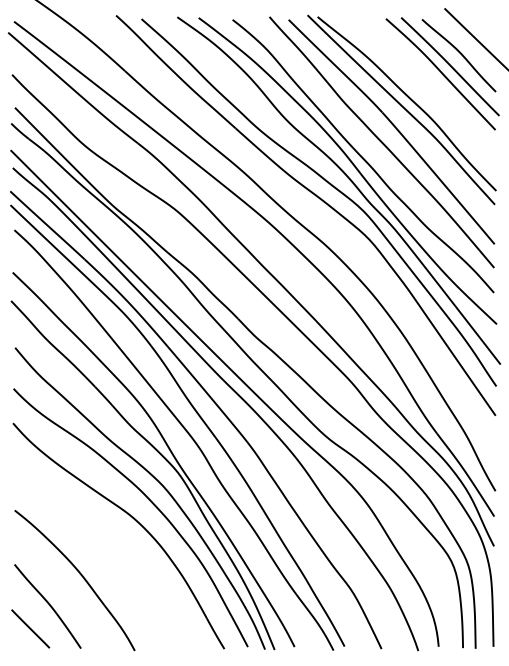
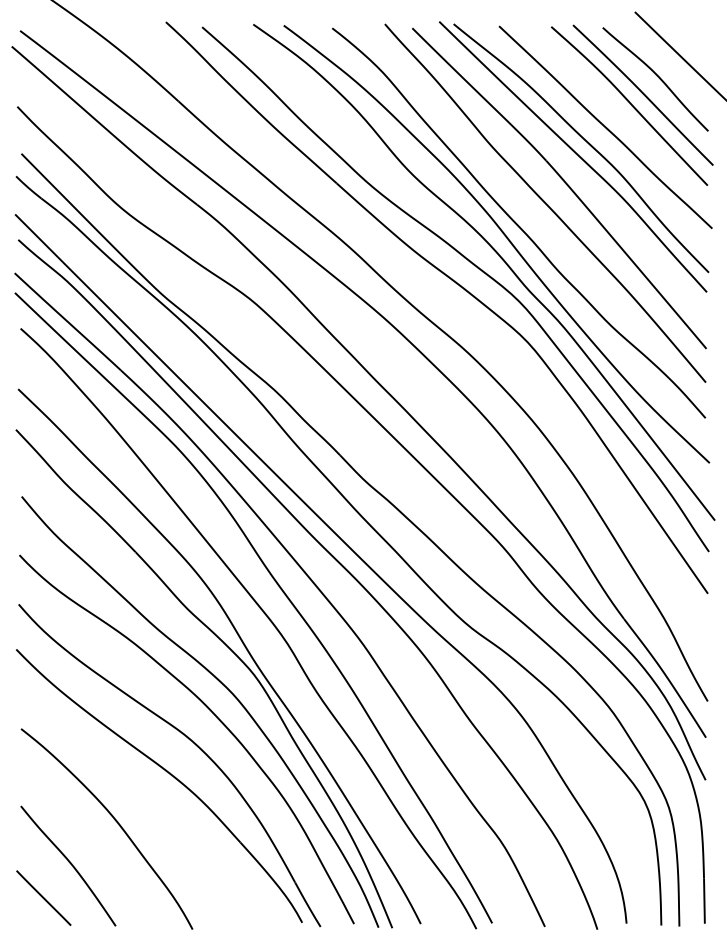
curve: (423, 88) -> (605, 126), added
part: (116, 540) -> (166, 772), added

